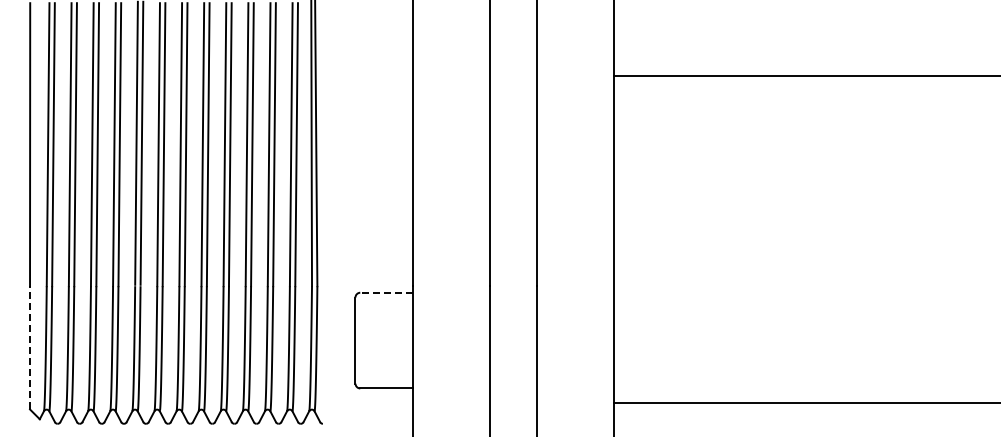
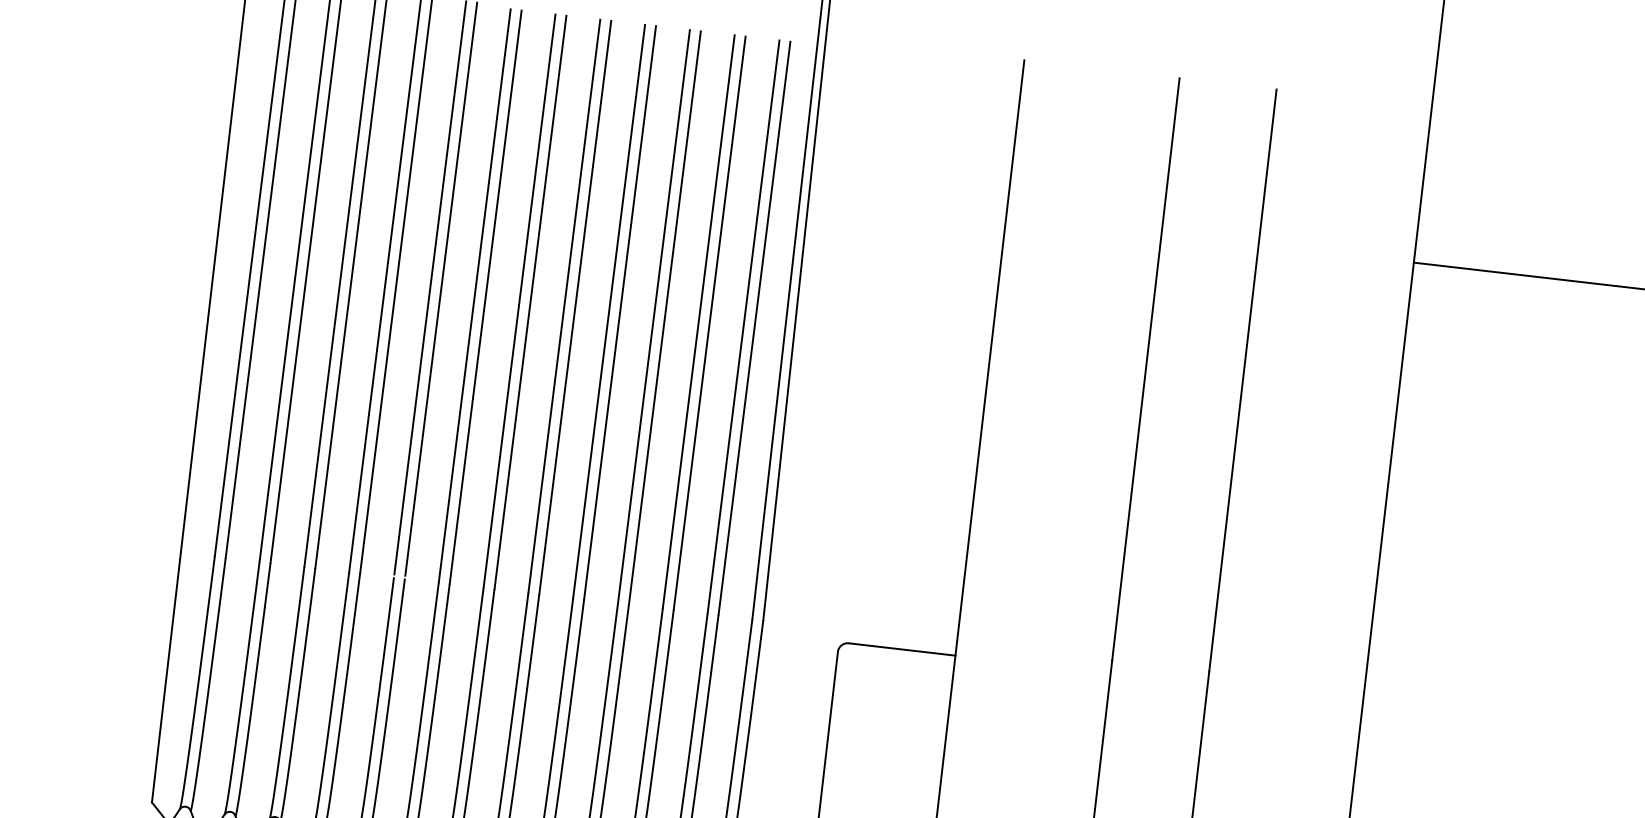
line: (386, 292) -> (901, 648), dashed -> solid
line: (30, 347) -> (167, 676), dashed -> solid

